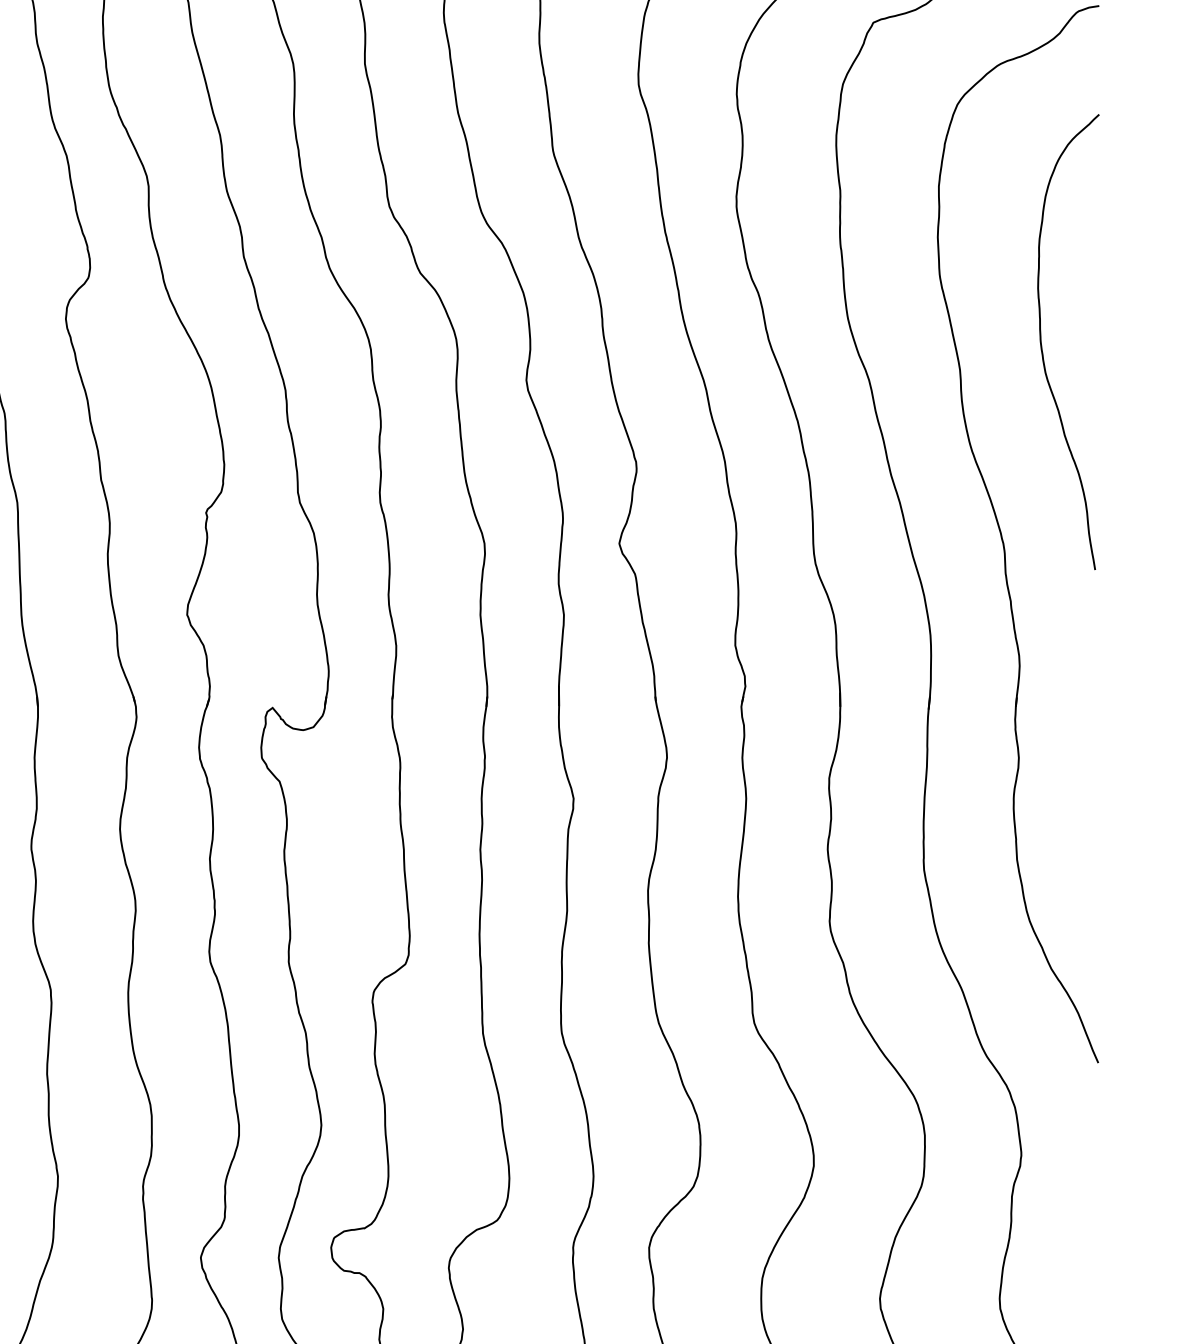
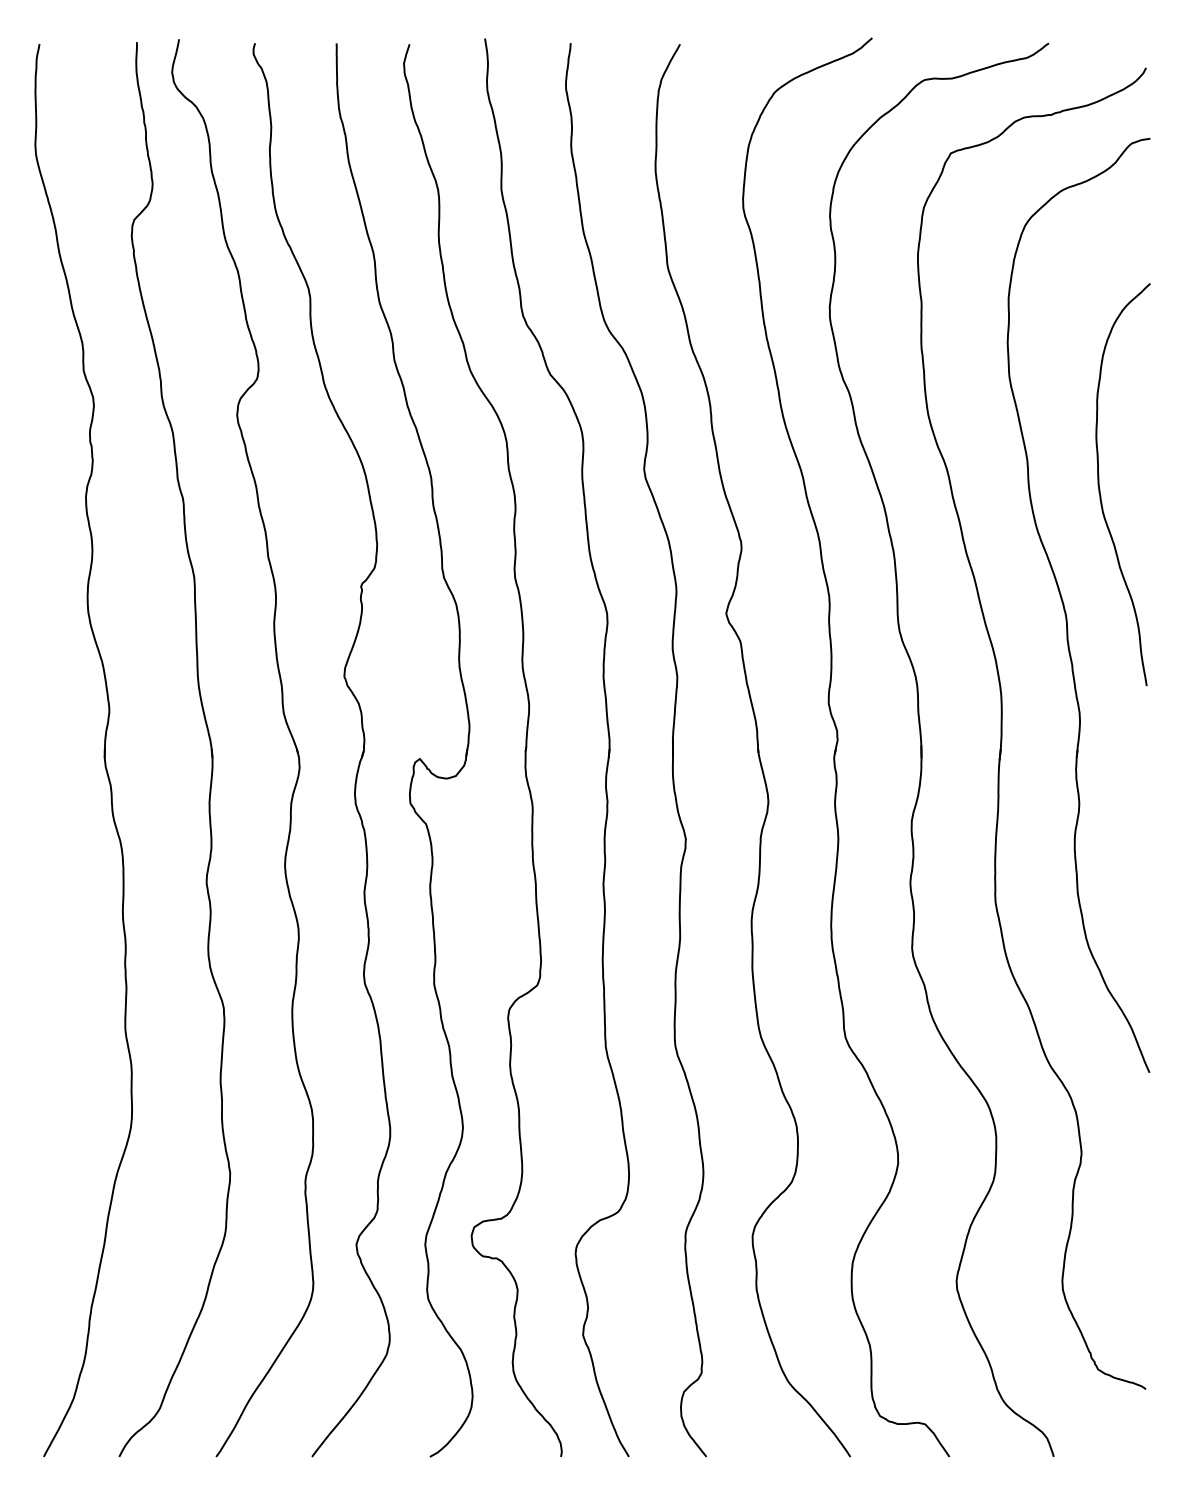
curve: (1042, 346) -> (1100, 488), moved

